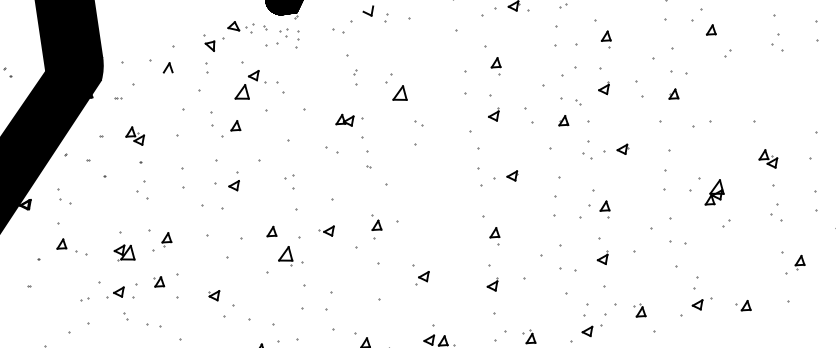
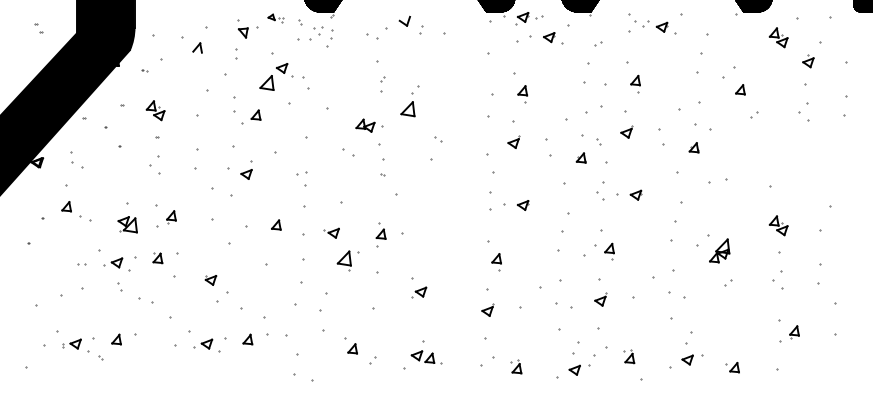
part: (240, 27) -> (275, 18), size x0.6
part: (398, 94) -> (407, 109), moved
part: (284, 256) -> (343, 260), moved

